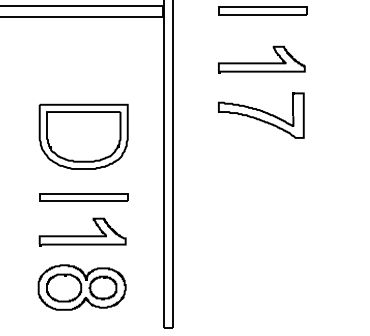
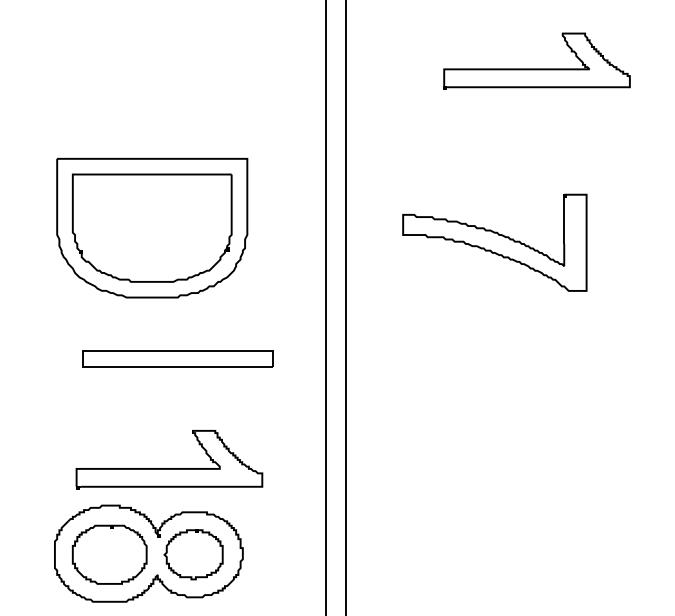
part: (261, 115) -> (495, 242), moved
part: (83, 197) -> (177, 359), moved
part: (82, 231) -> (168, 458), moved

